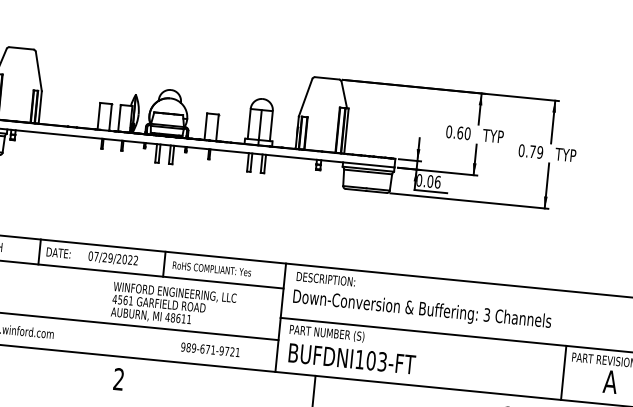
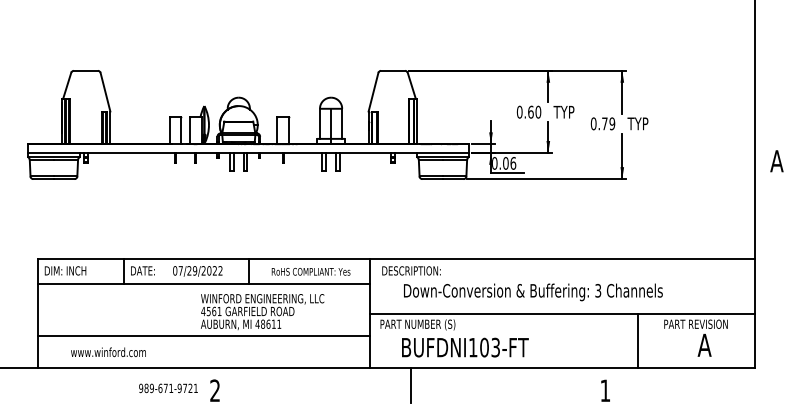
text: (211, 268) -> (310, 271), moved
text: (422, 310) -> (533, 292), moved
text: (210, 349) -> (168, 388), moved
text: (352, 358) -> (465, 347), moved
line: (564, 372) -> (638, 340), moved

